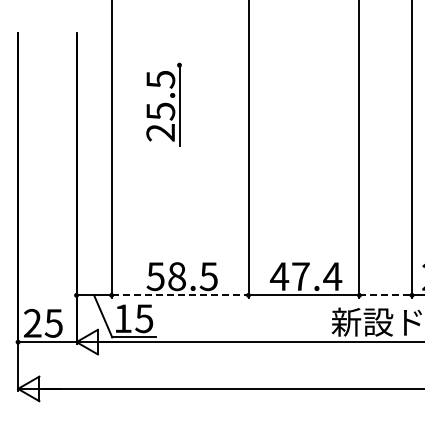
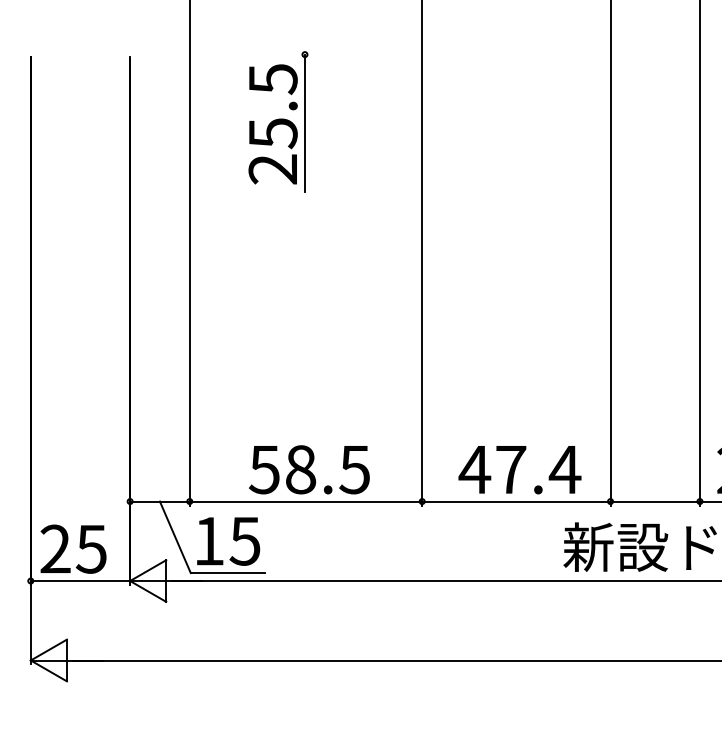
part: (163, 104) -> (277, 121), moved
line: (180, 295) -> (306, 501), dashed -> solid
line: (386, 295) -> (656, 501), dashed -> solid

